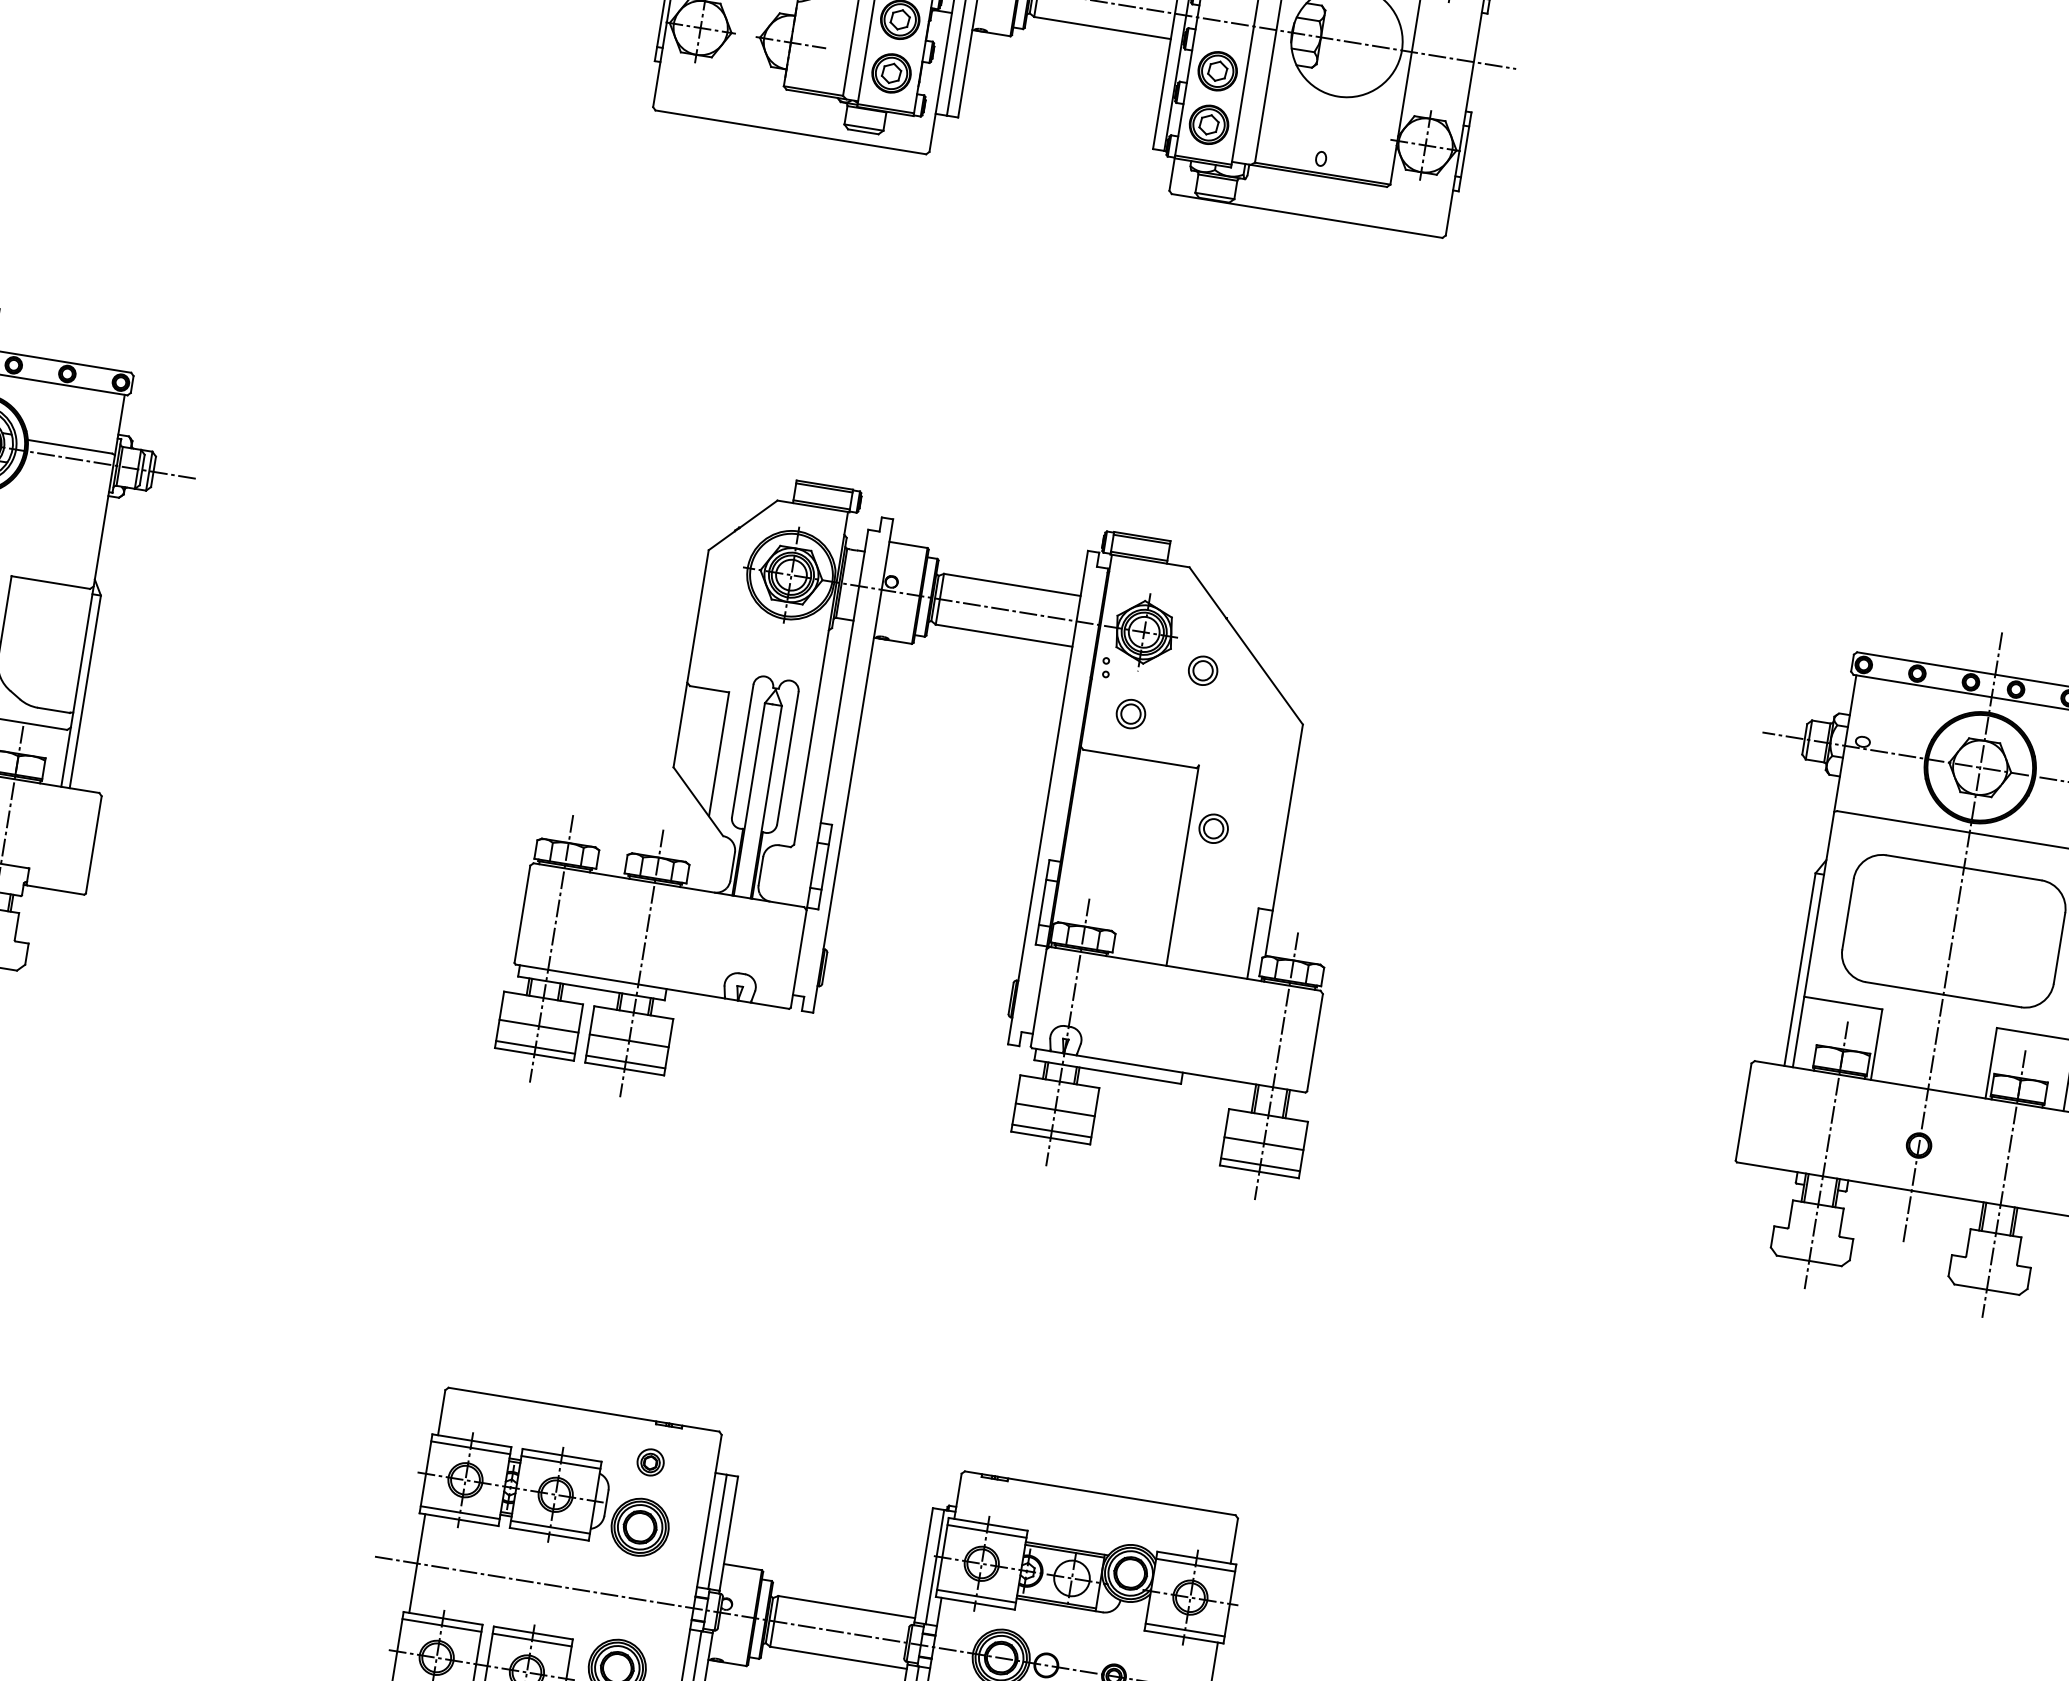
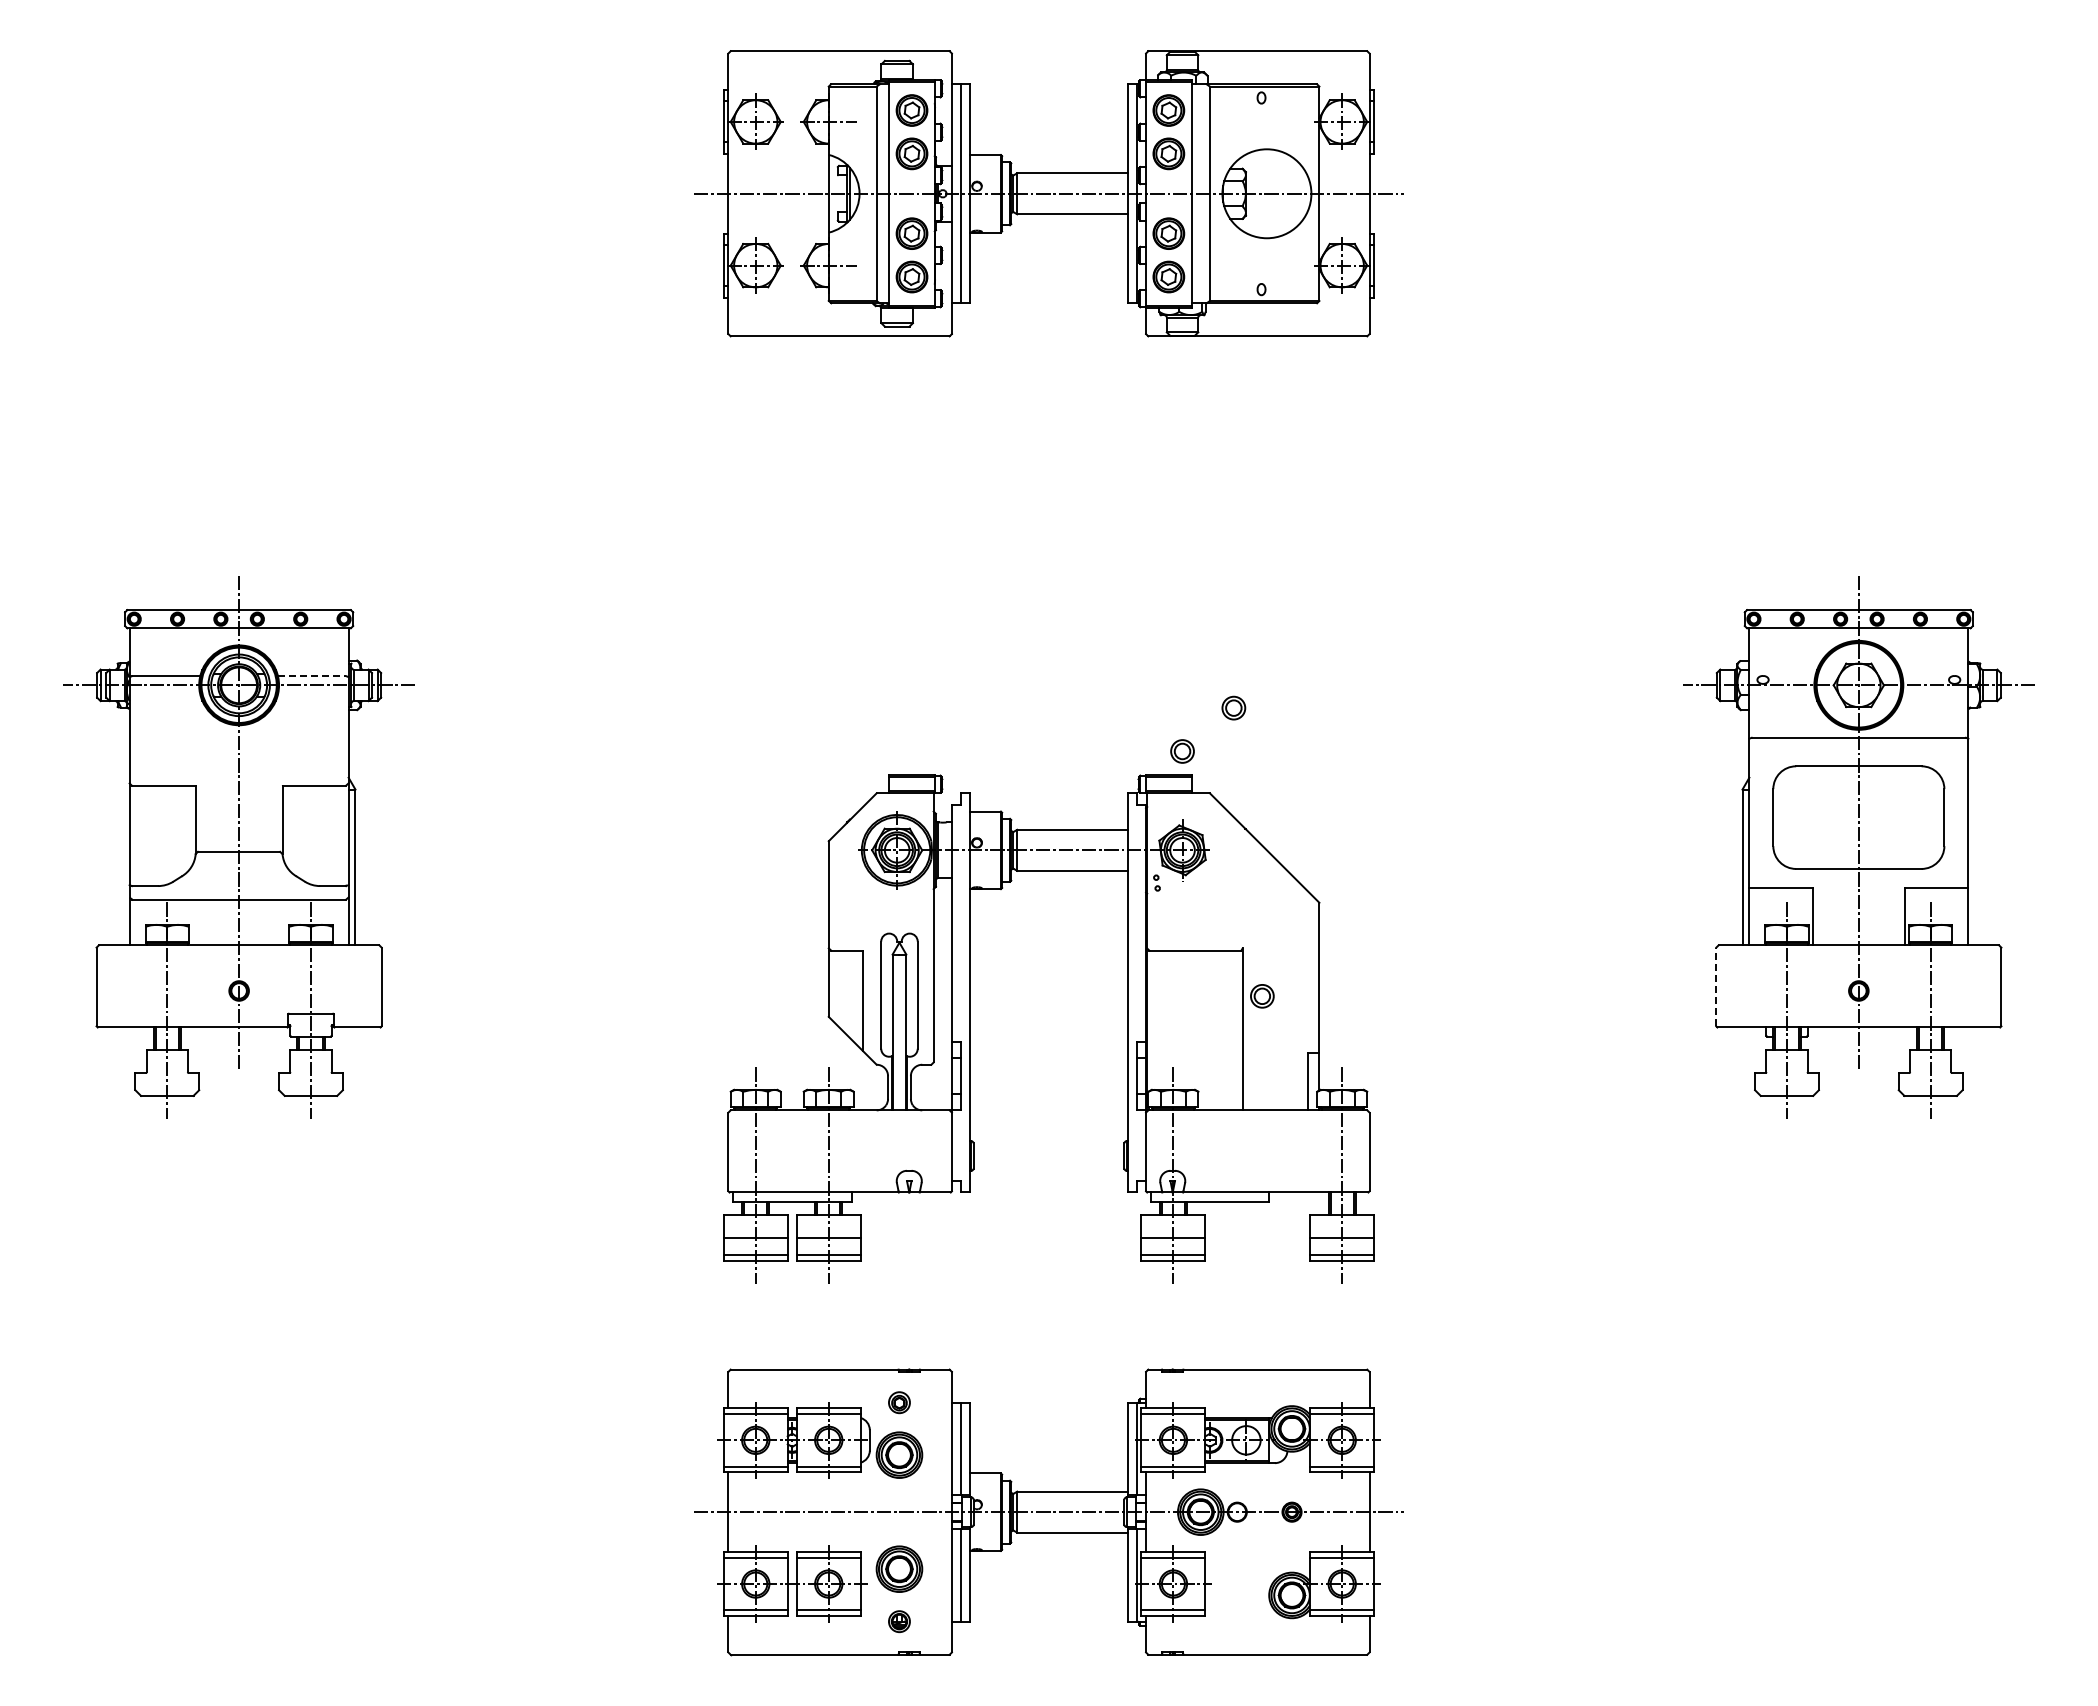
line: (70, 447) -> (312, 676), solid -> dashed
part: (846, 810) -> (970, 1028), moved
line: (1743, 1111) -> (1716, 986), solid -> dashed

